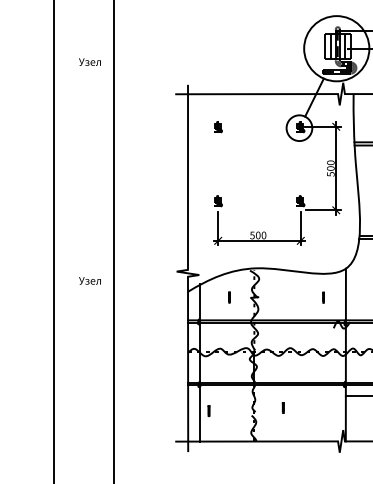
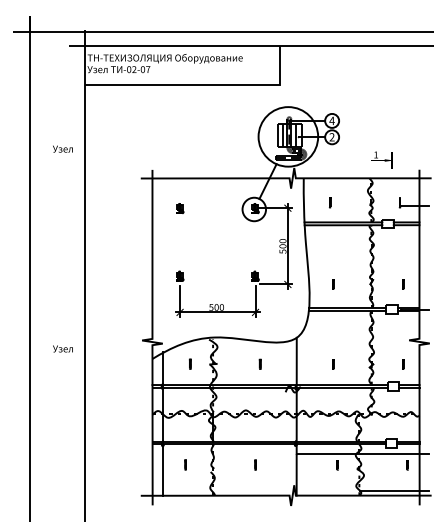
part: (322, 296) -> (259, 363), moved
line: (283, 407) -> (255, 464), moved
line: (208, 410) -> (185, 464), moved

